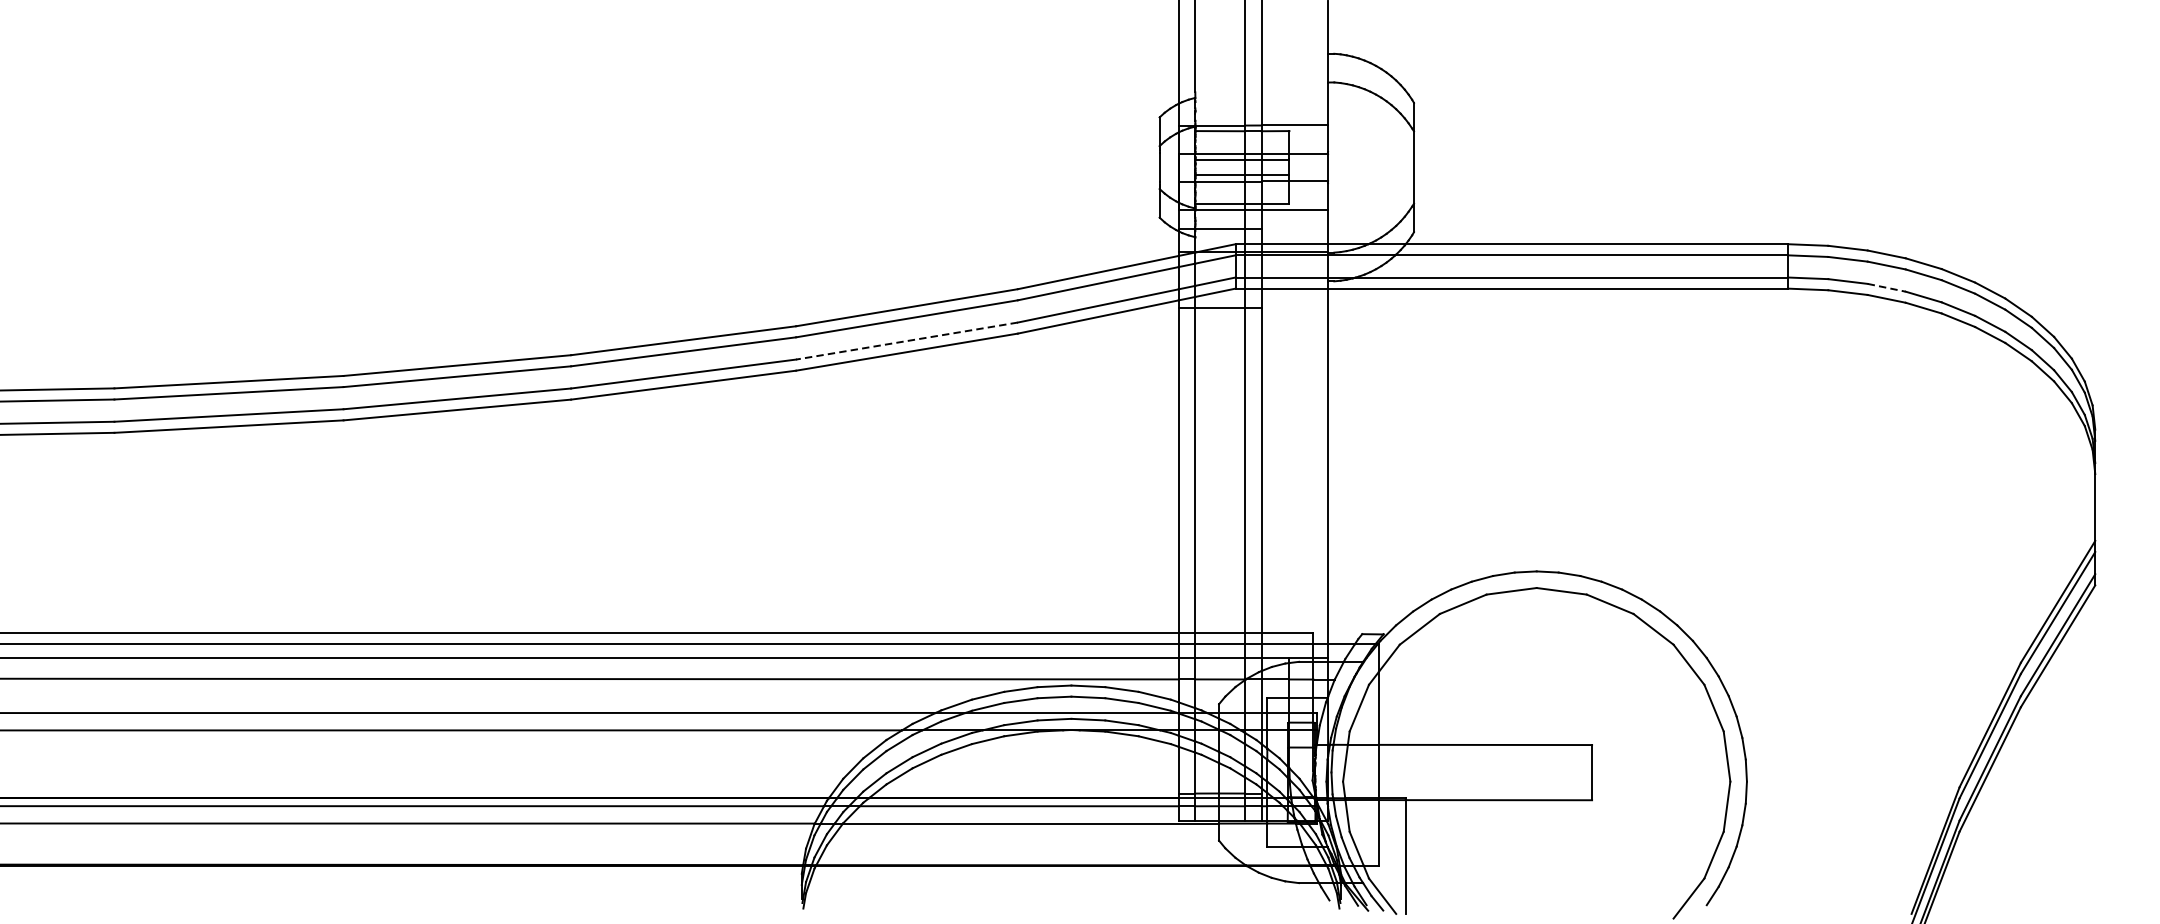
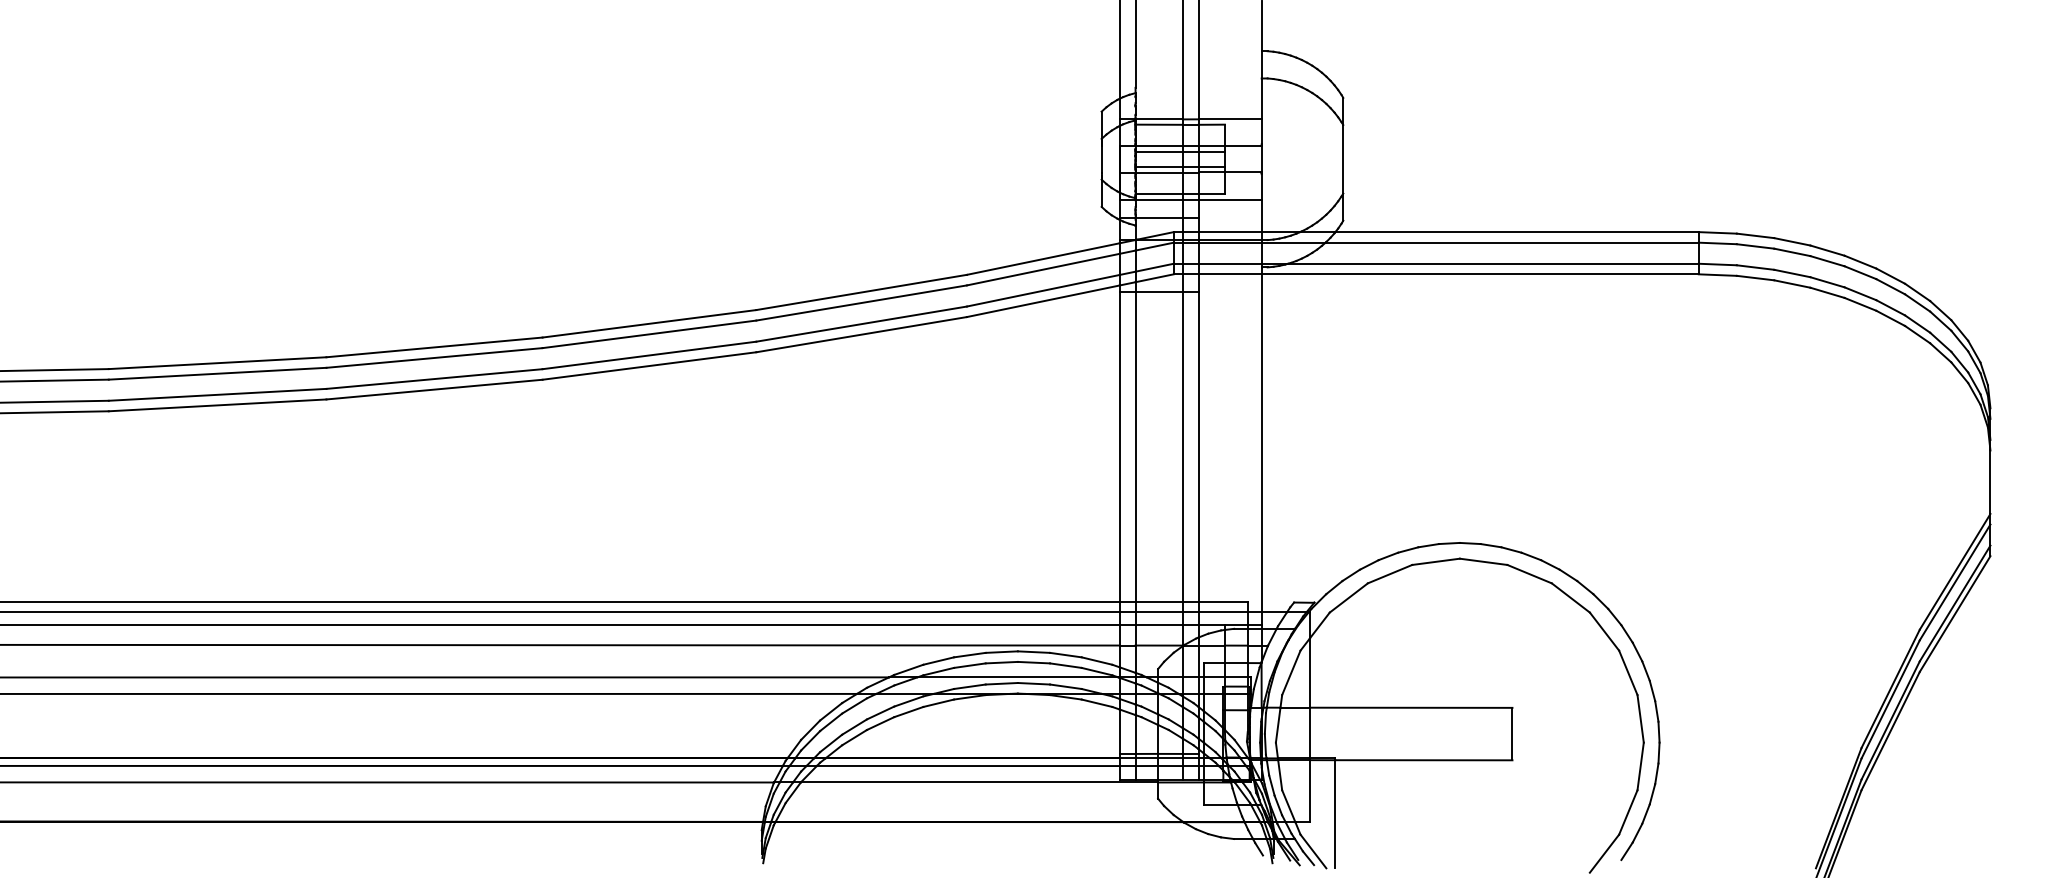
line: (1886, 287) -> (1792, 273), dashed -> solid
line: (906, 341) -> (861, 324), dashed -> solid

